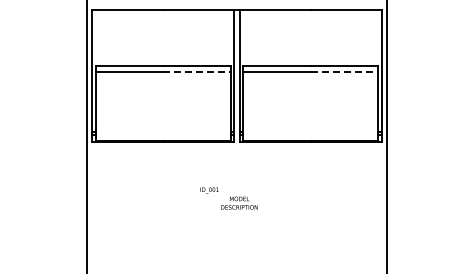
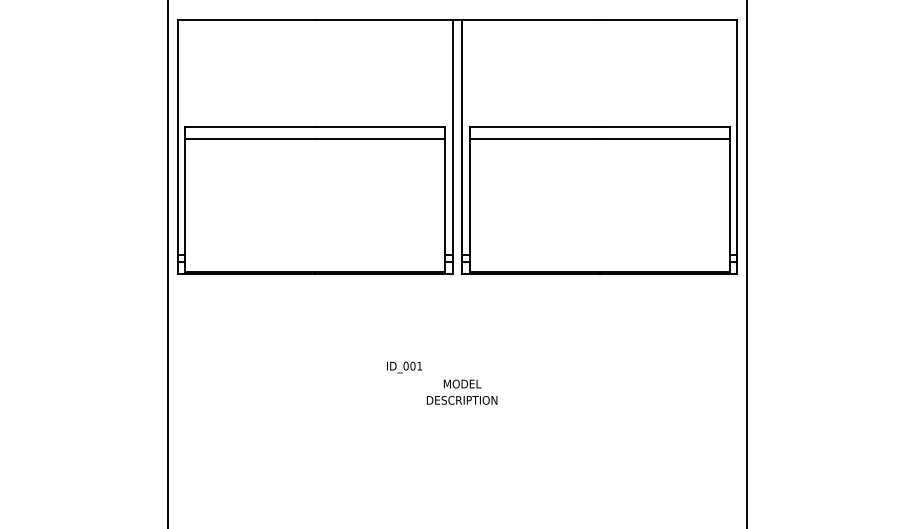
line: (196, 72) -> (379, 140), dashed -> solid
line: (344, 72) -> (664, 140), dashed -> solid

